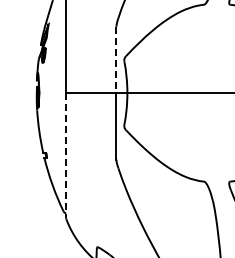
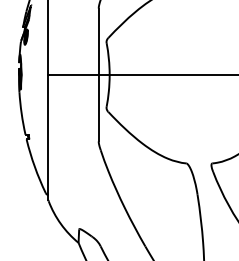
line: (116, 60) -> (98, 42), dashed -> solid
line: (66, 155) -> (48, 137), dashed -> solid

